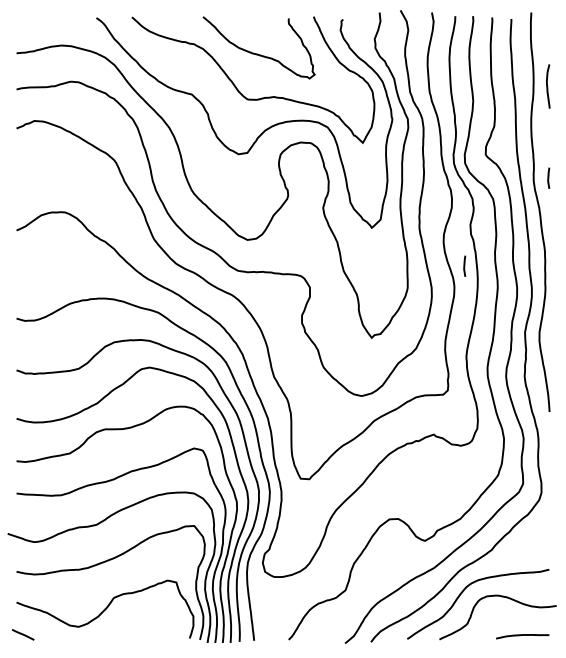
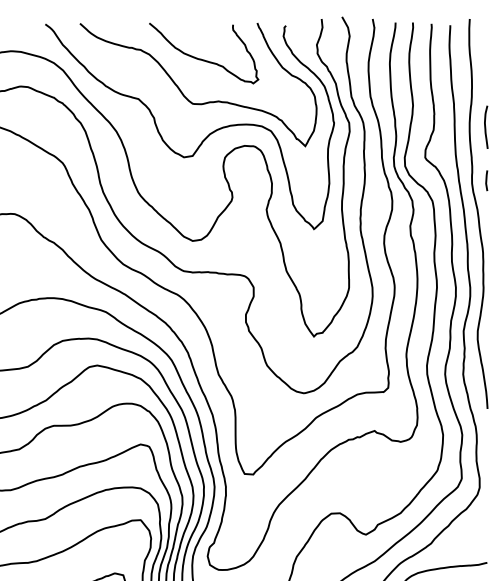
curve: (548, 86) -> (486, 127), moved
line: (464, 265) -> (404, 265), removed

